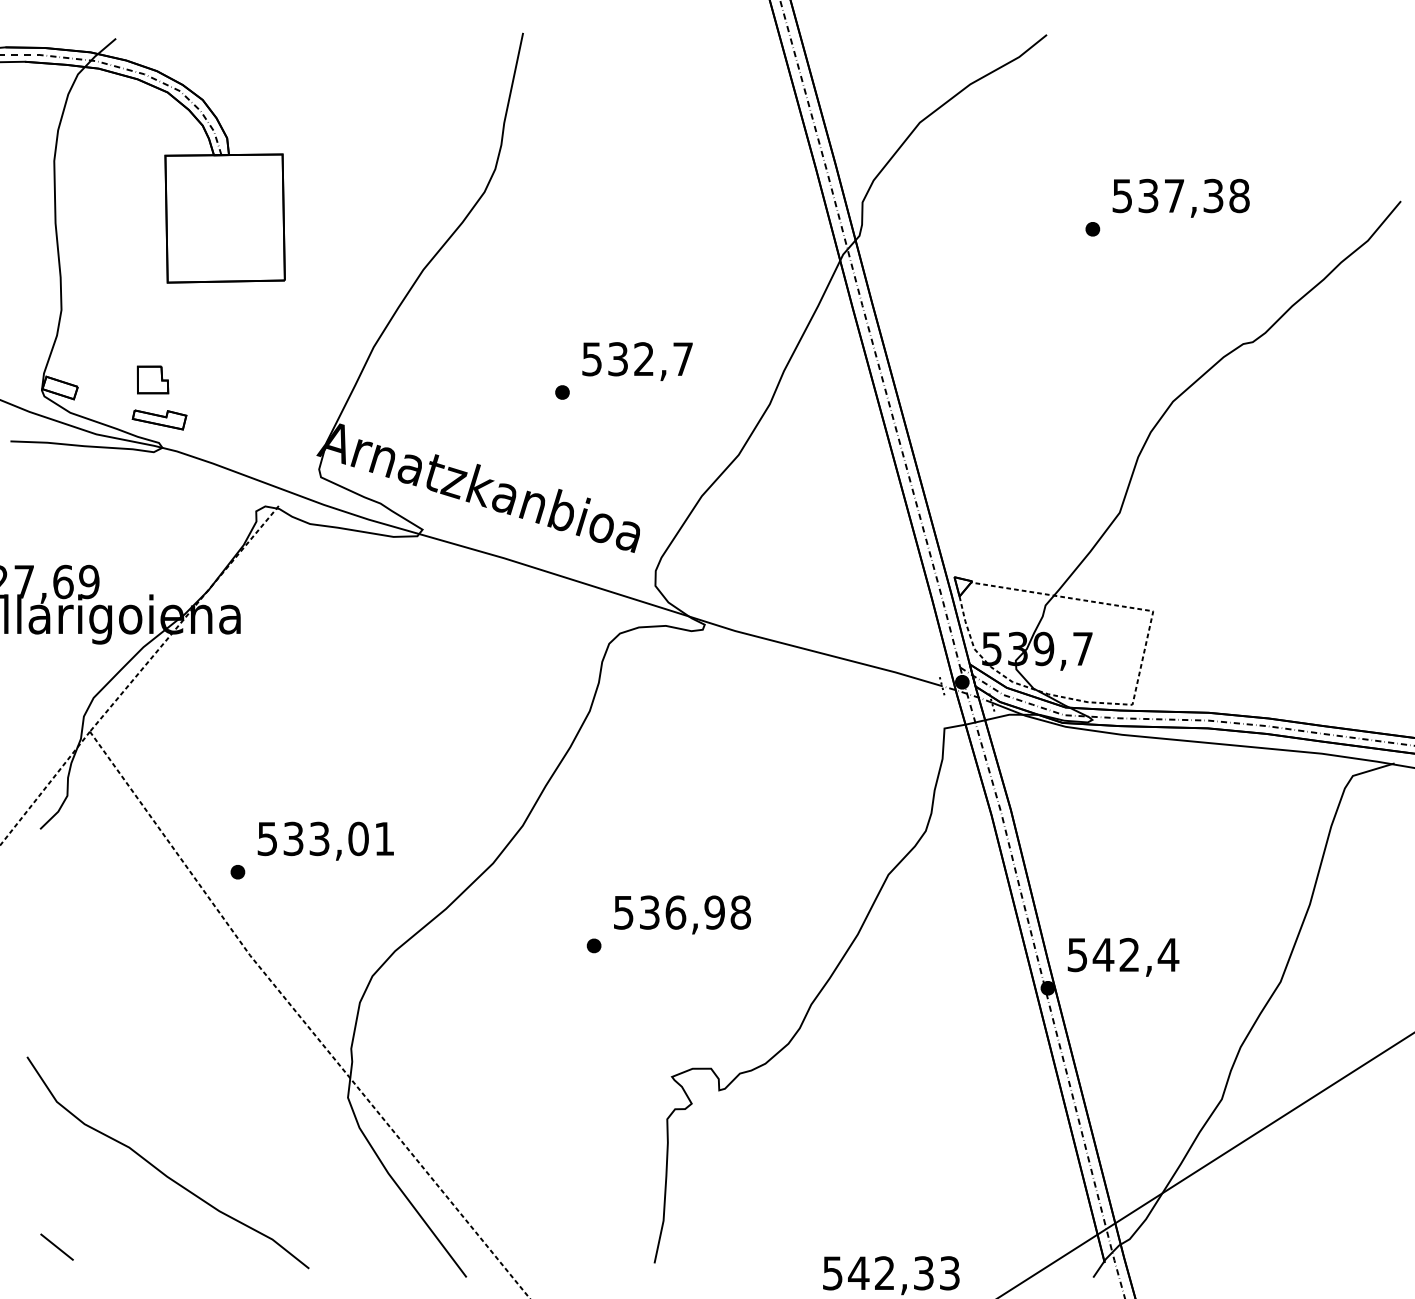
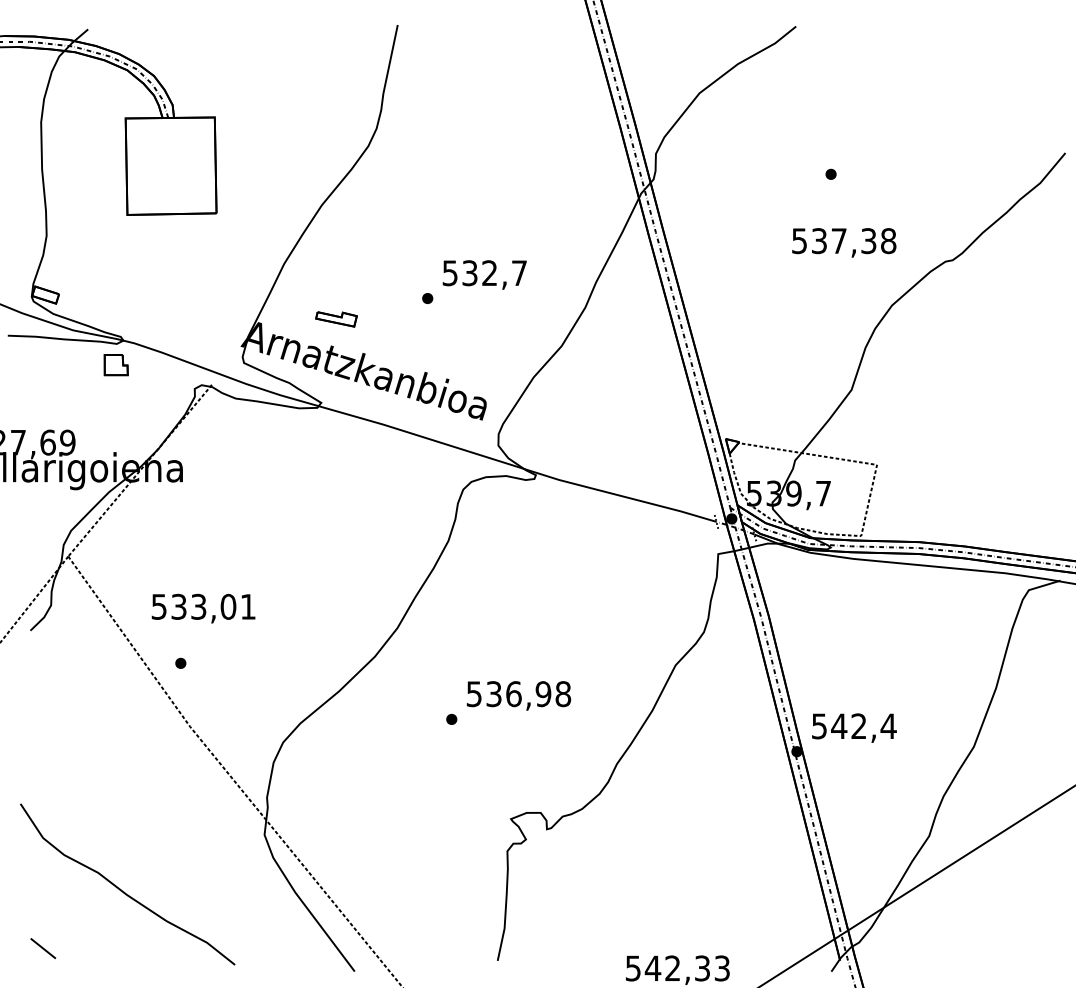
text: (1180, 197) -> (843, 242), moved
part: (152, 379) -> (115, 364), moved
part: (159, 419) -> (336, 319), moved
text: (325, 840) -> (203, 608), moved

